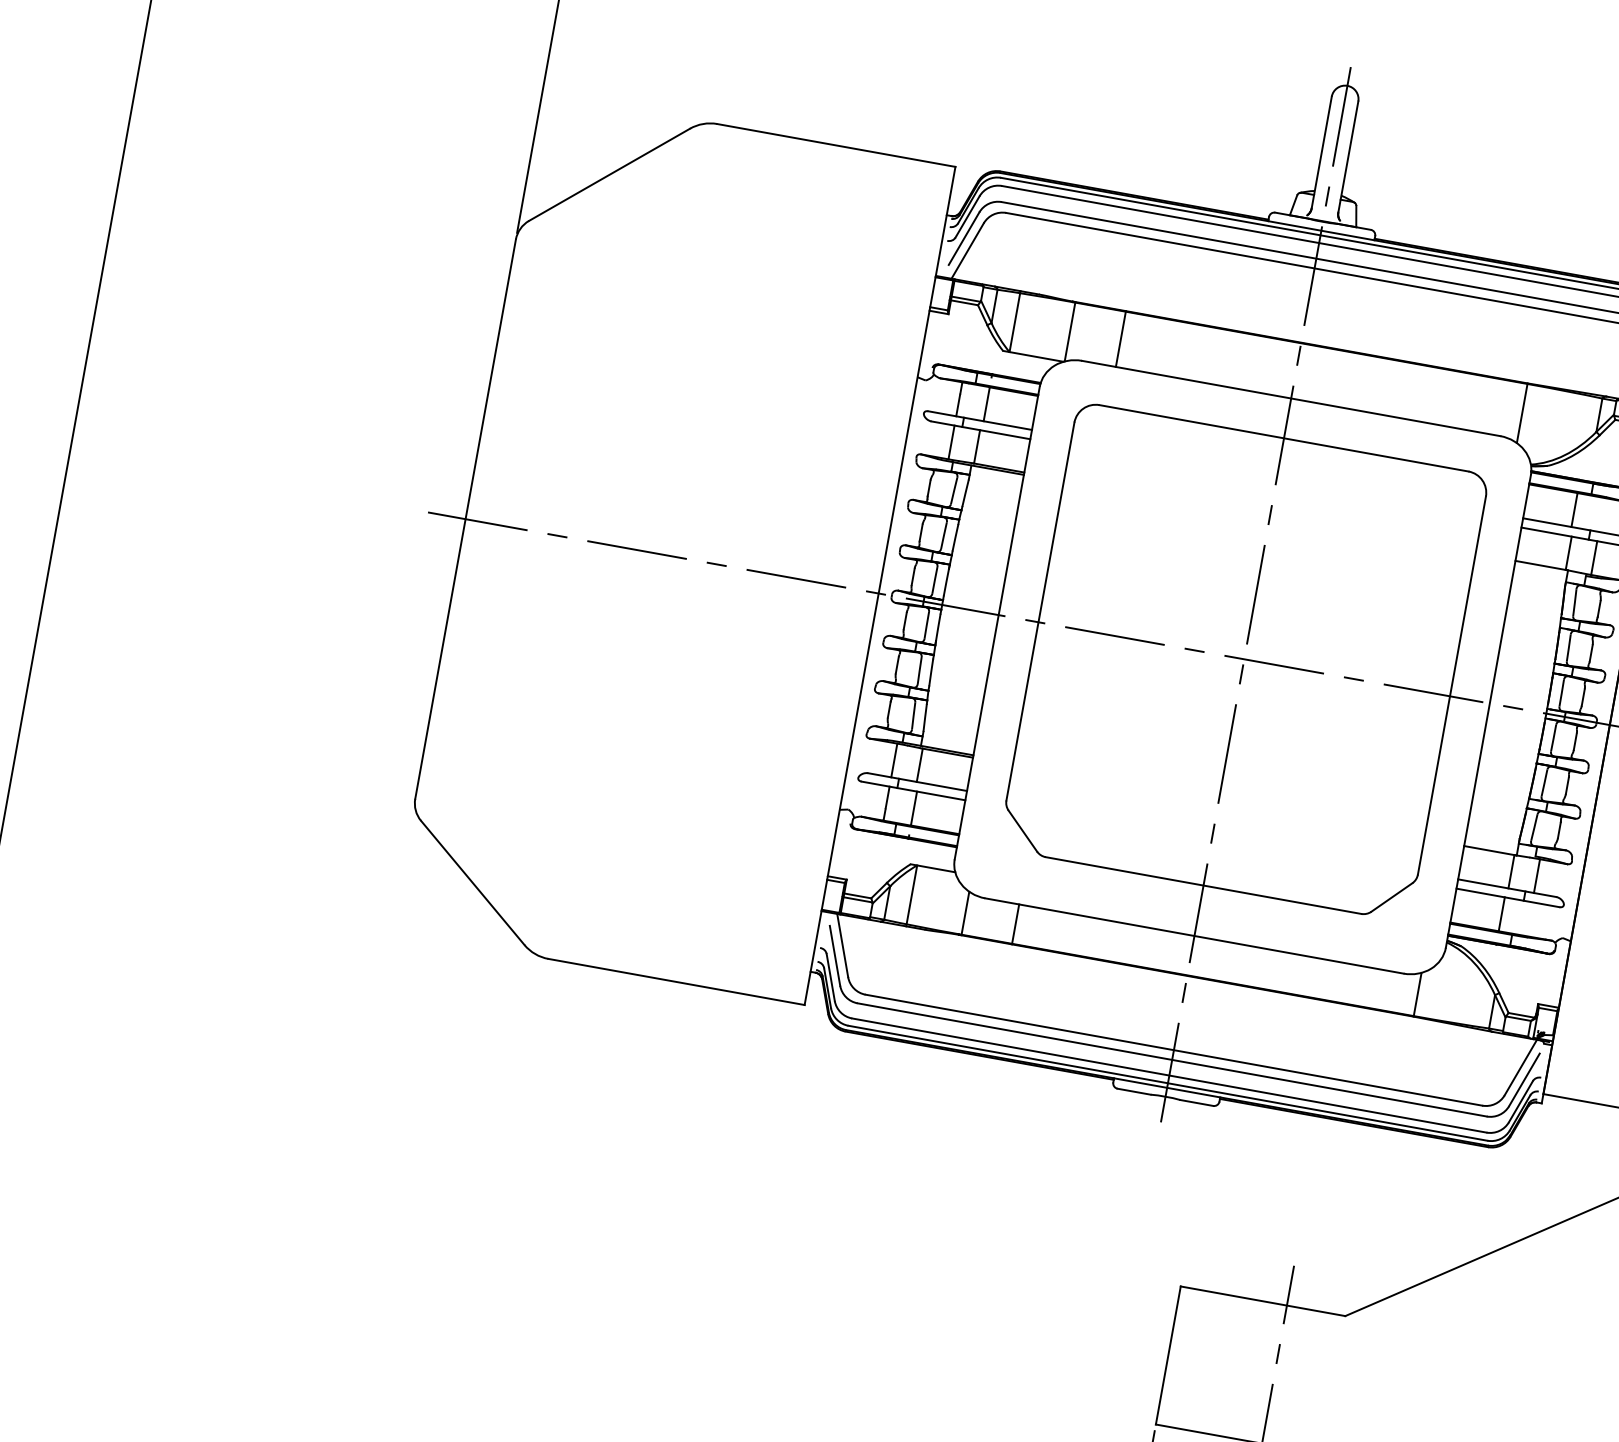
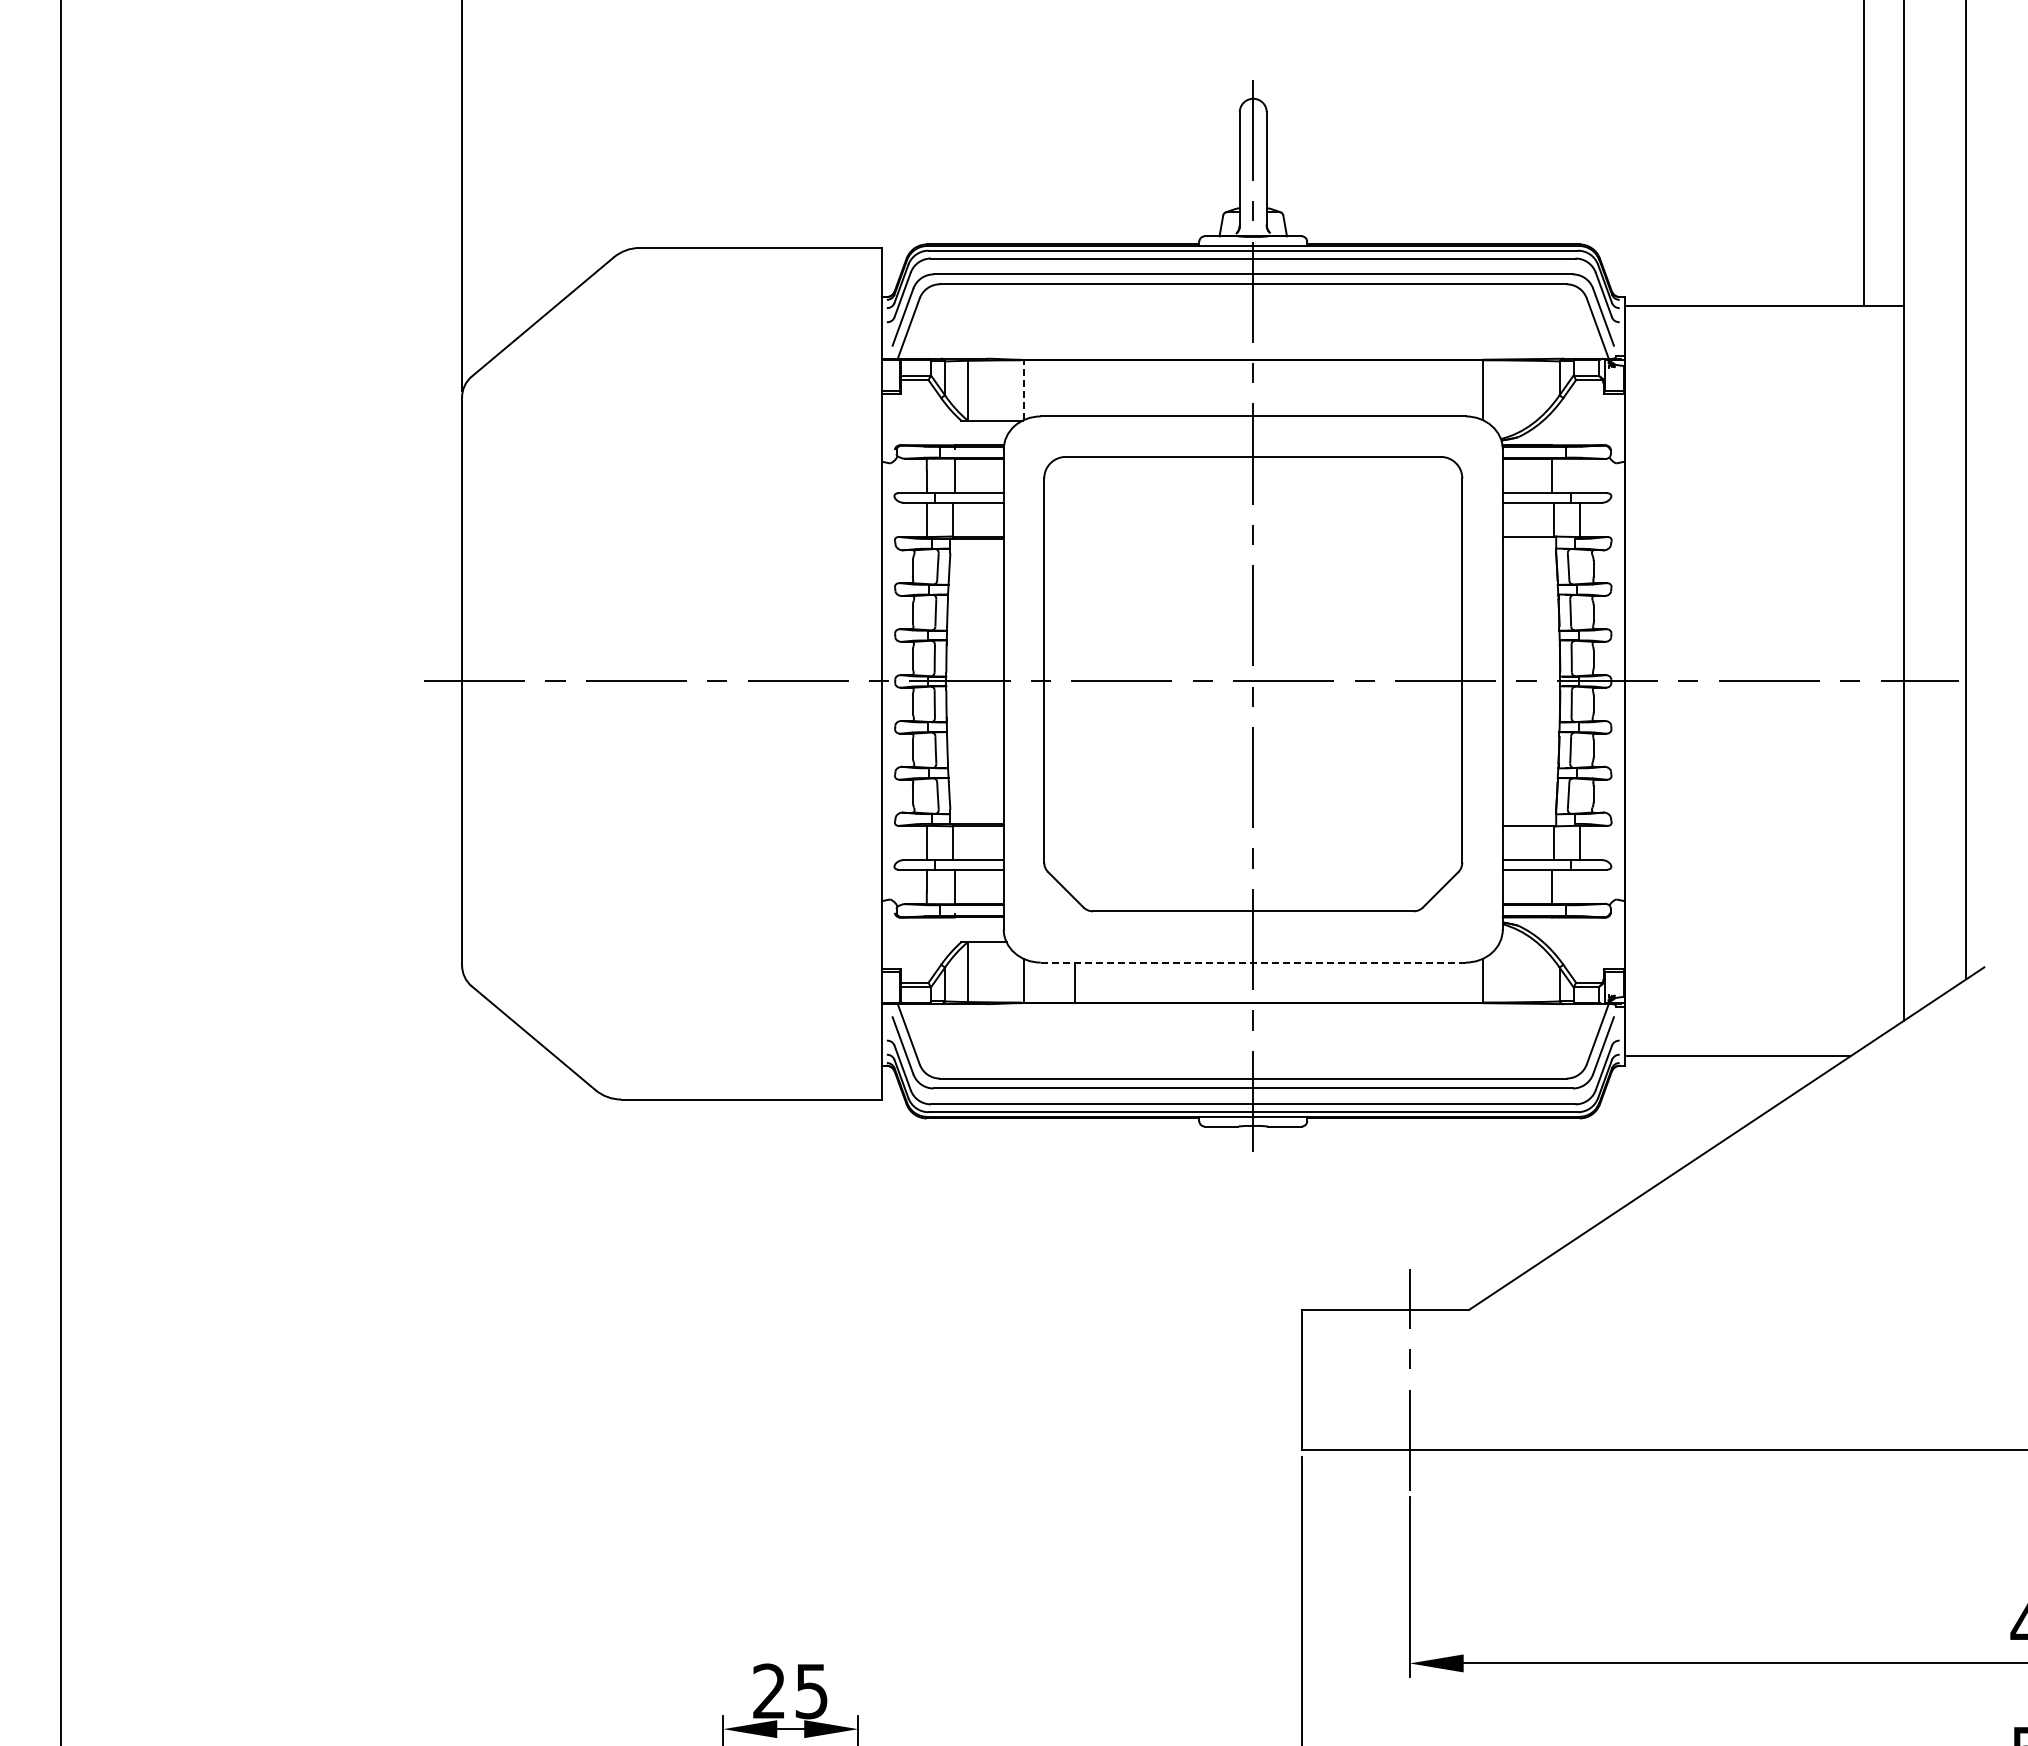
line: (1069, 331) -> (1023, 389), solid -> dashed
line: (1121, 338) -> (1075, 387), removed
line: (1194, 935) -> (1253, 962), solid -> dashed

